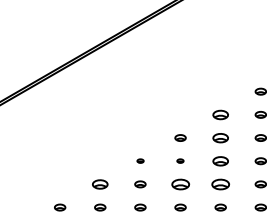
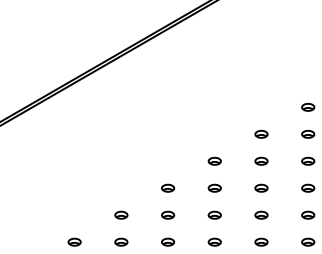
part: (220, 114) -> (261, 133), size x0.71
part: (220, 137) -> (261, 160), size x0.71
part: (140, 160) -> (168, 187), size x1.67
part: (180, 160) -> (214, 187), size x1.67
part: (220, 160) -> (261, 187), size x0.71
part: (100, 183) -> (121, 214), size x0.71
part: (180, 183) -> (214, 214), size x0.62
part: (220, 183) -> (261, 214), size x0.62

